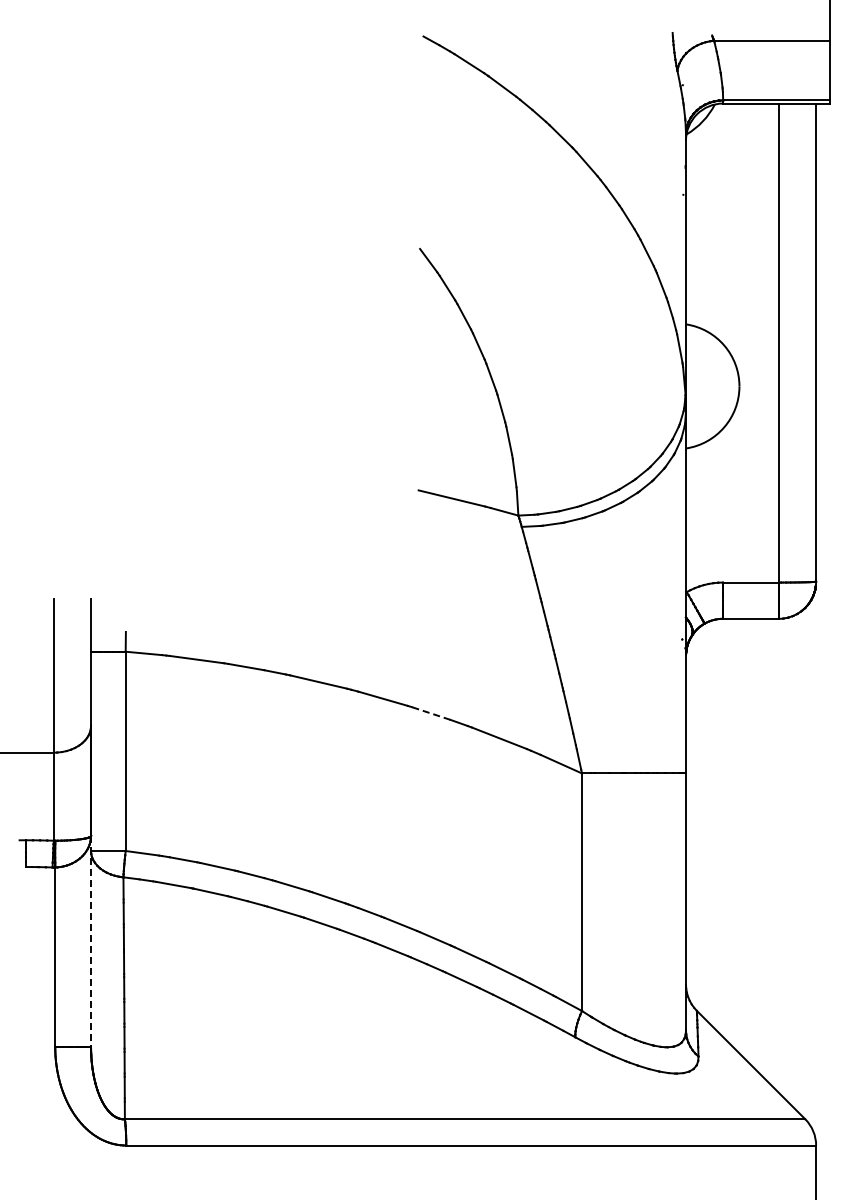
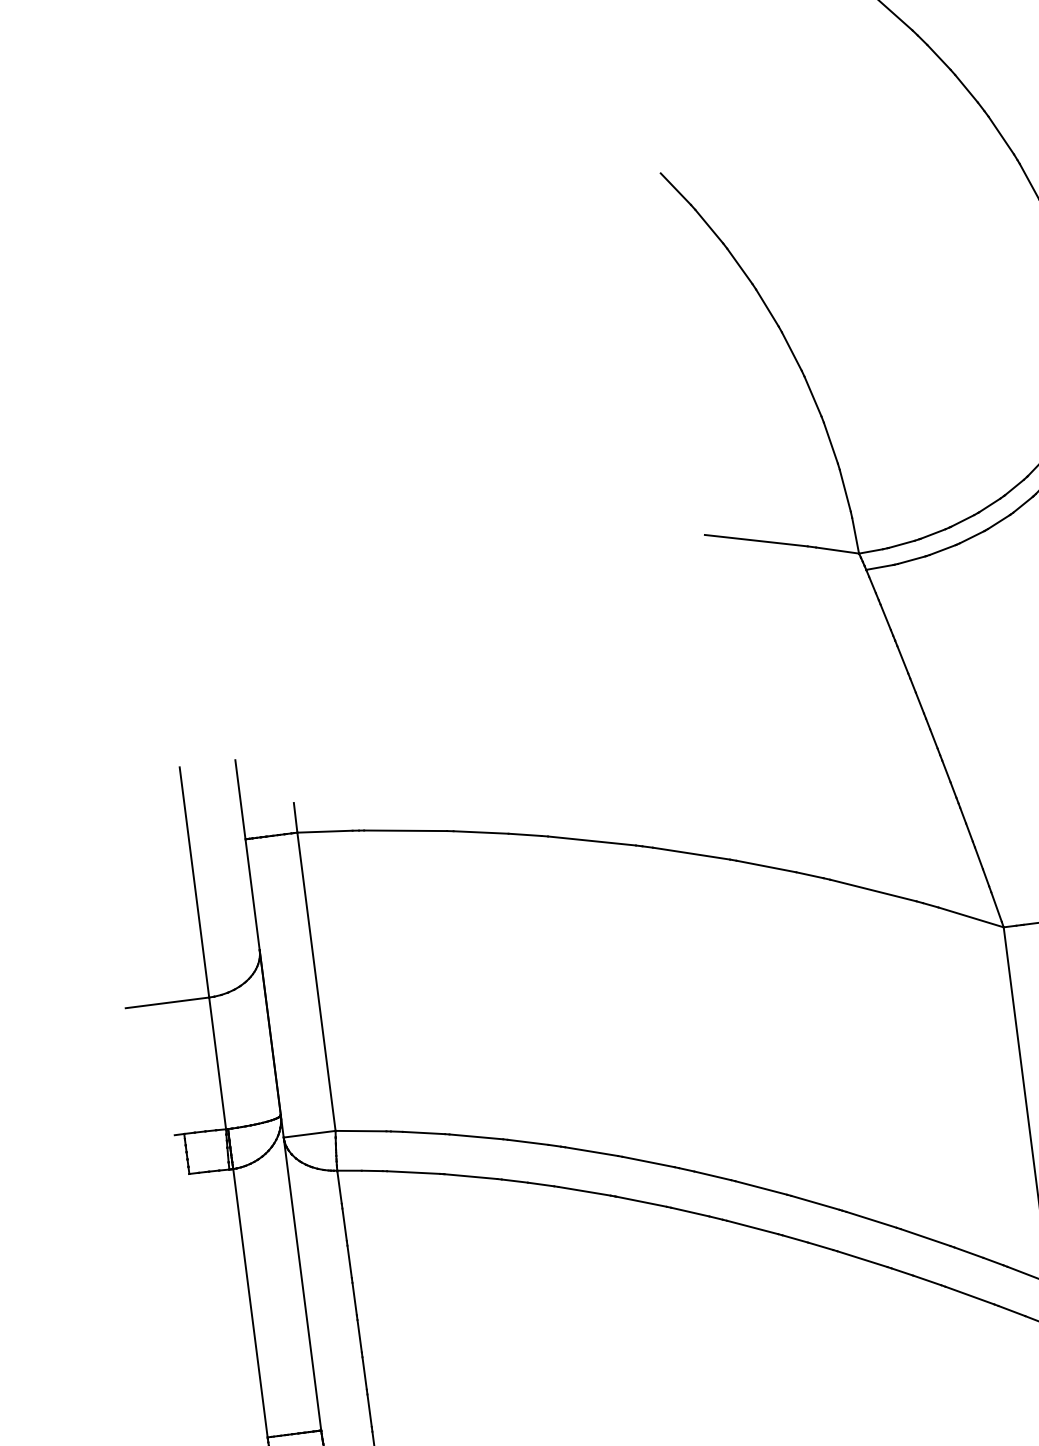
line: (430, 713) -> (765, 866), dashed -> solid
line: (91, 941) -> (301, 1272), dashed -> solid

